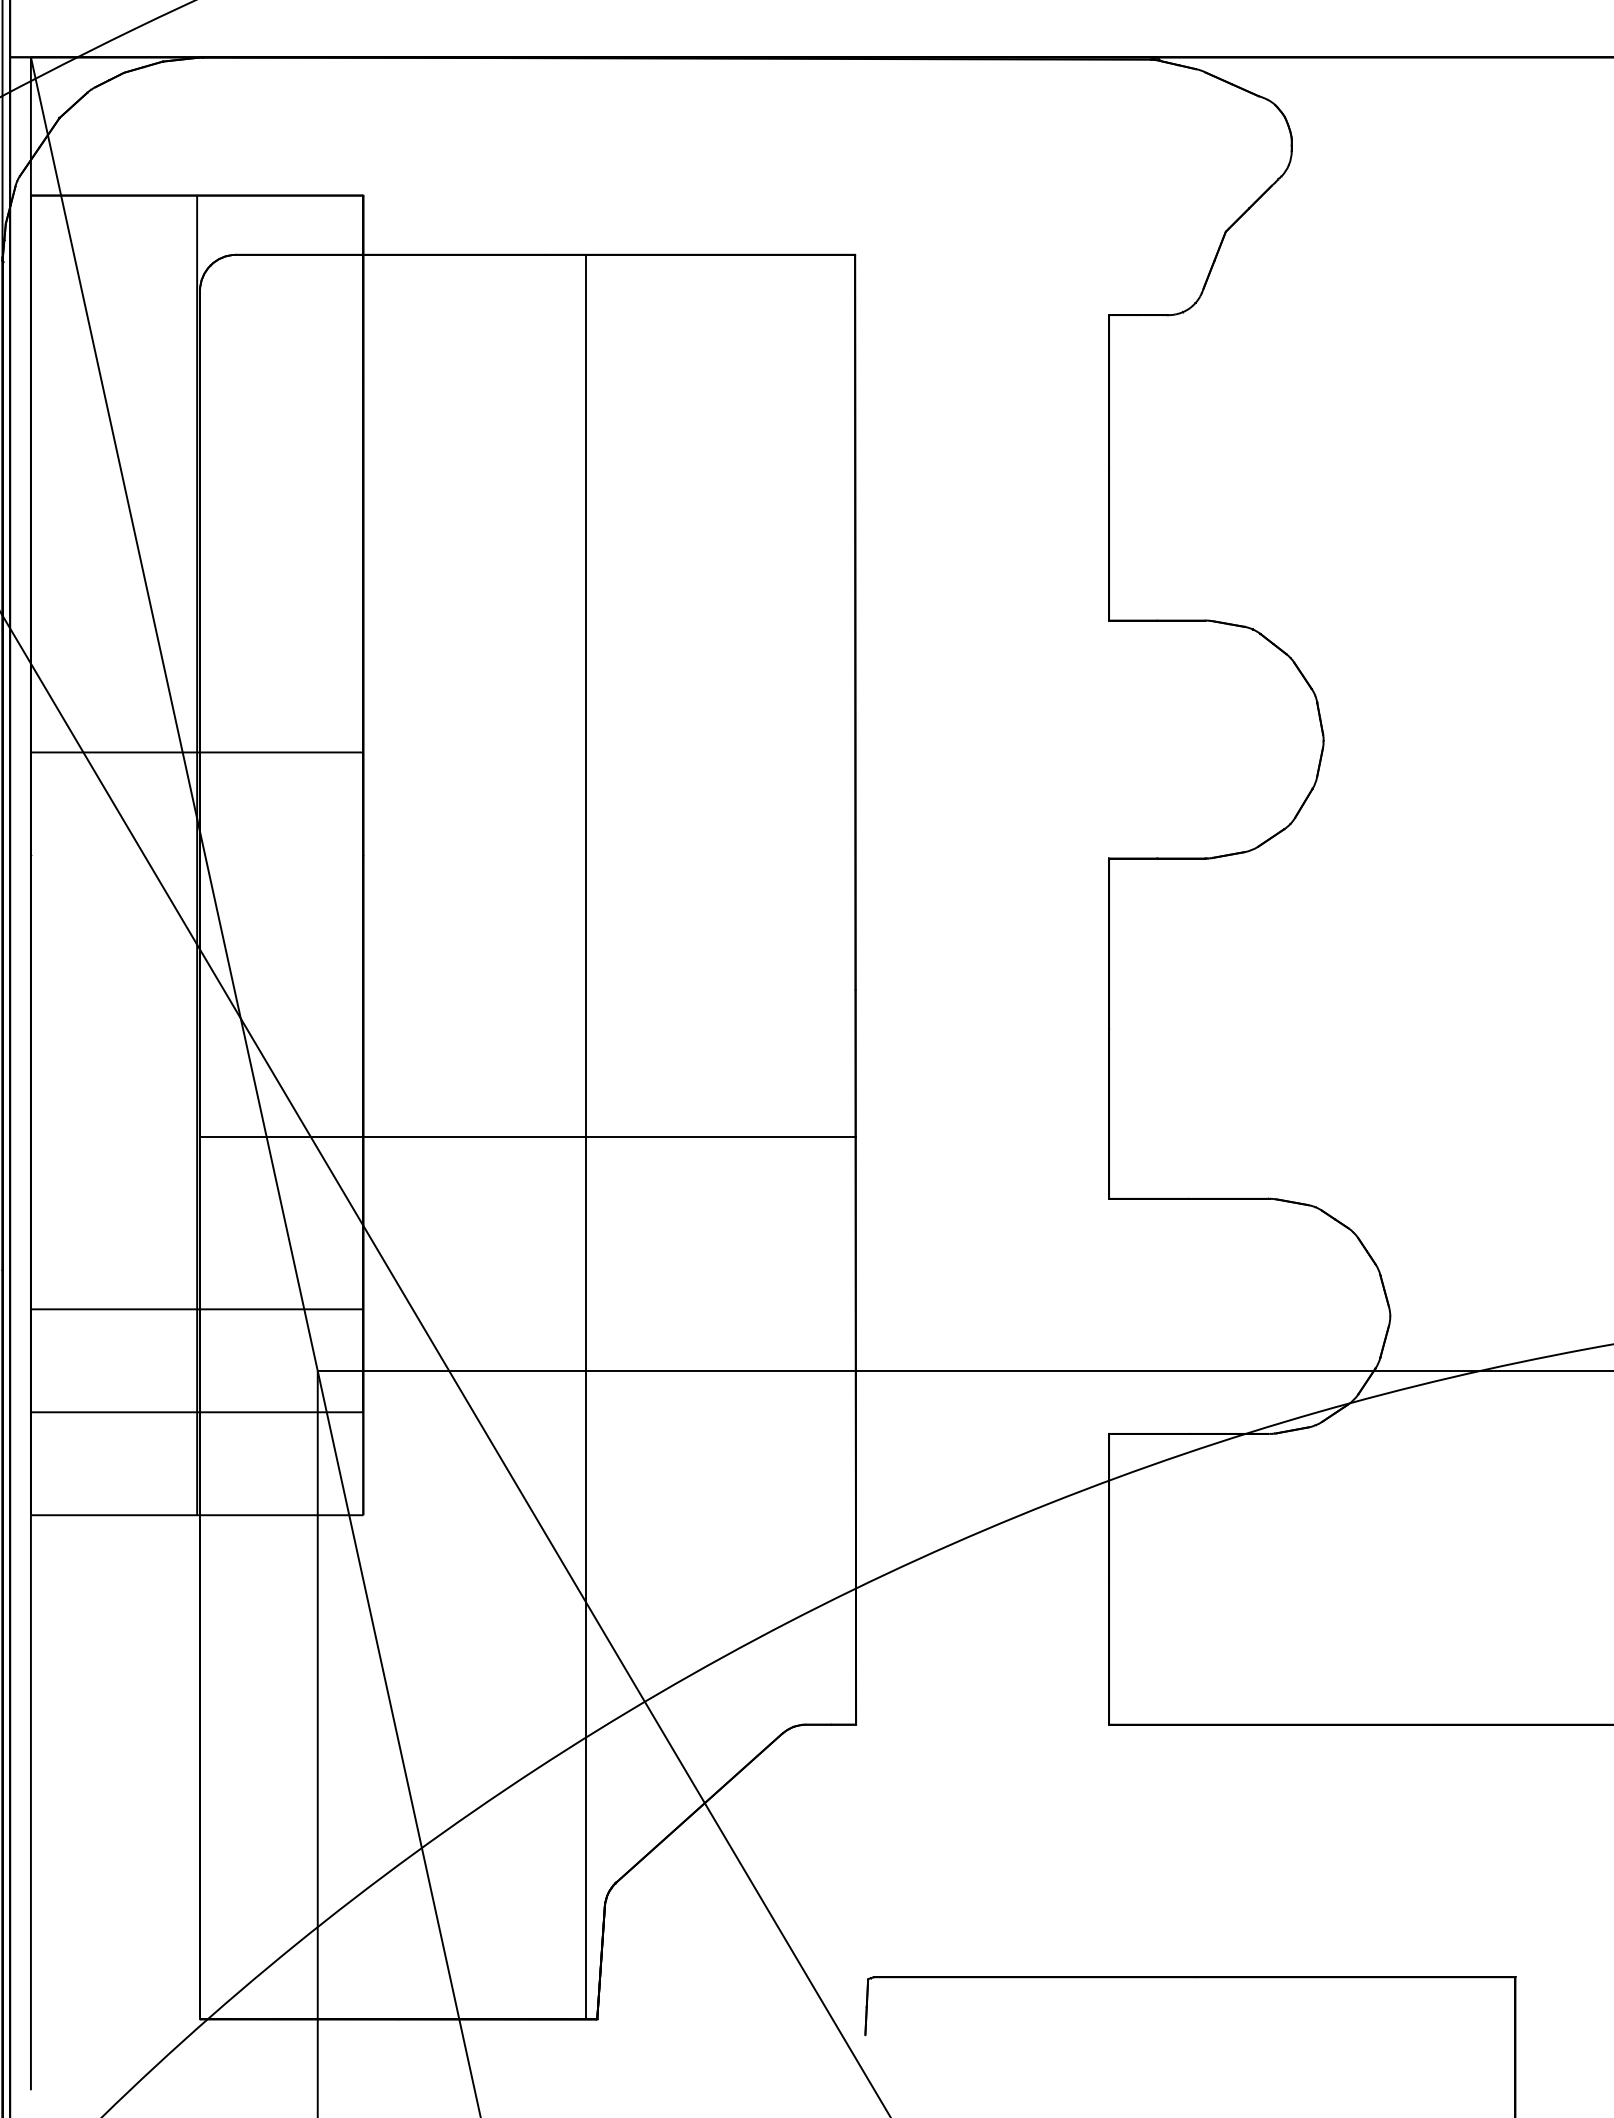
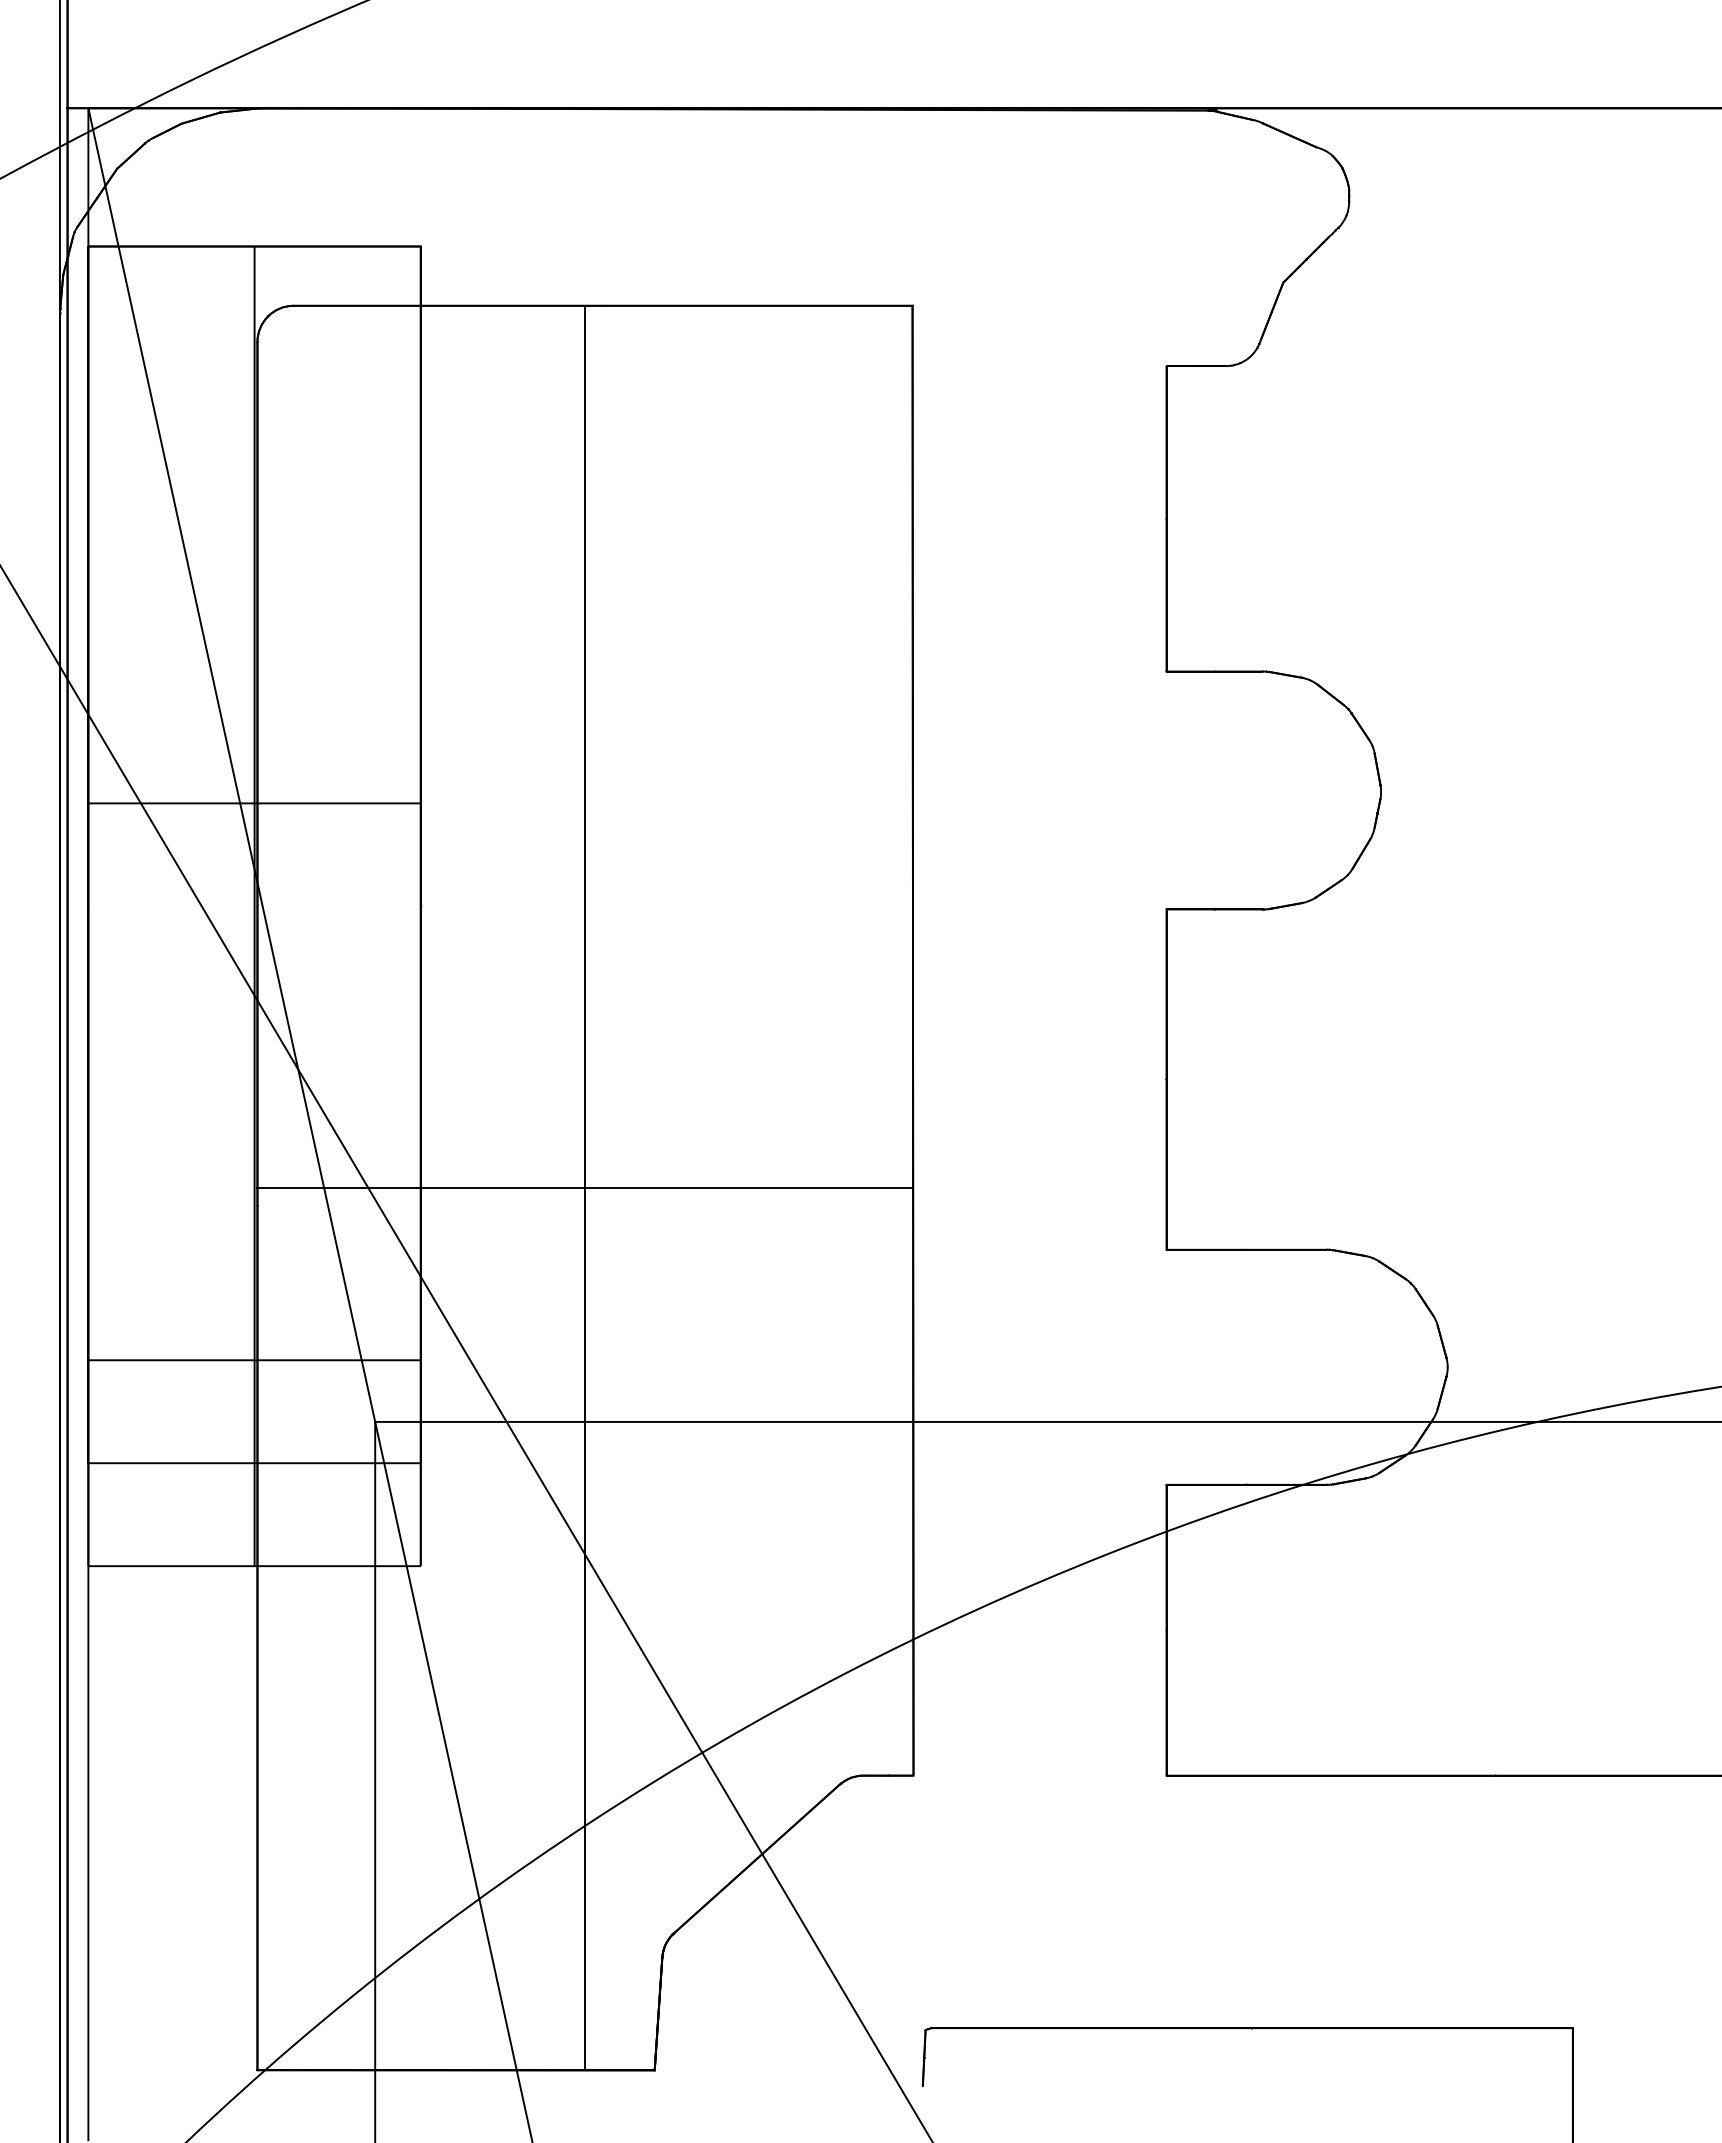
line: (586, 1136) -> (585, 1187), moved

